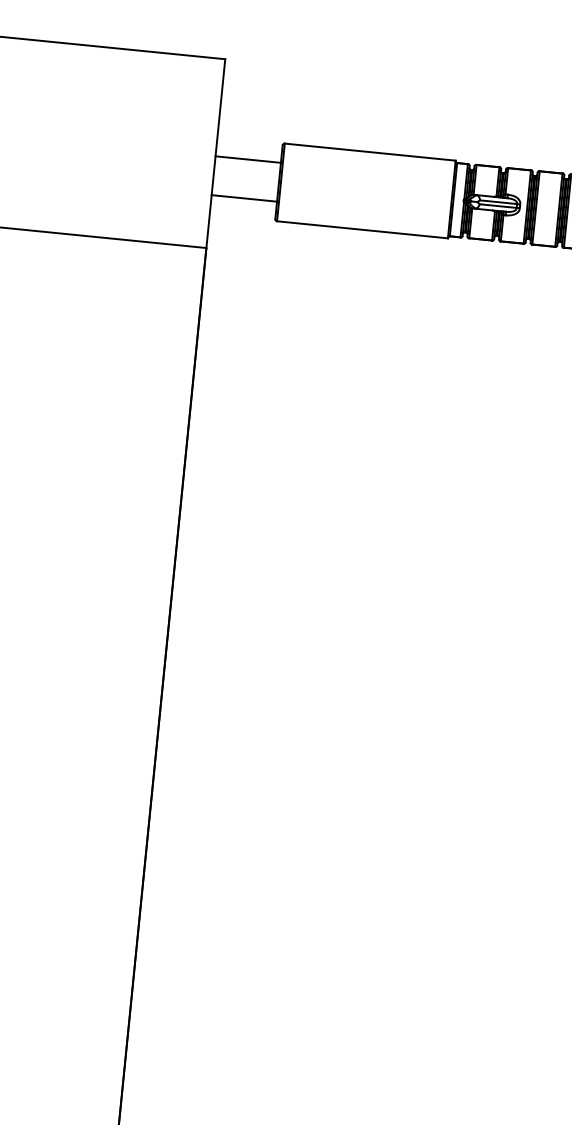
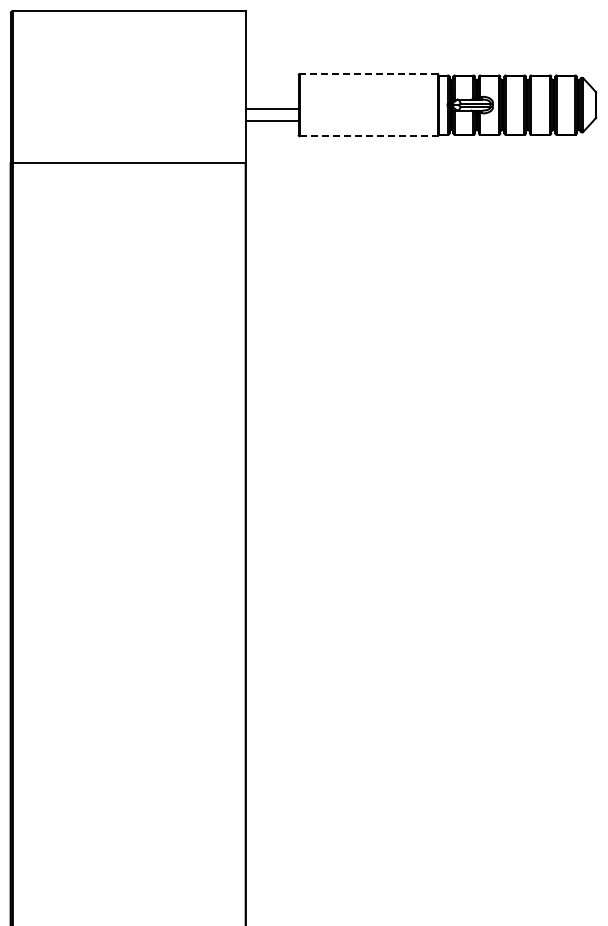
line: (370, 151) -> (369, 73), solid -> dashed
line: (247, 159) -> (271, 109), moved
line: (363, 229) -> (369, 136), solid -> dashed

